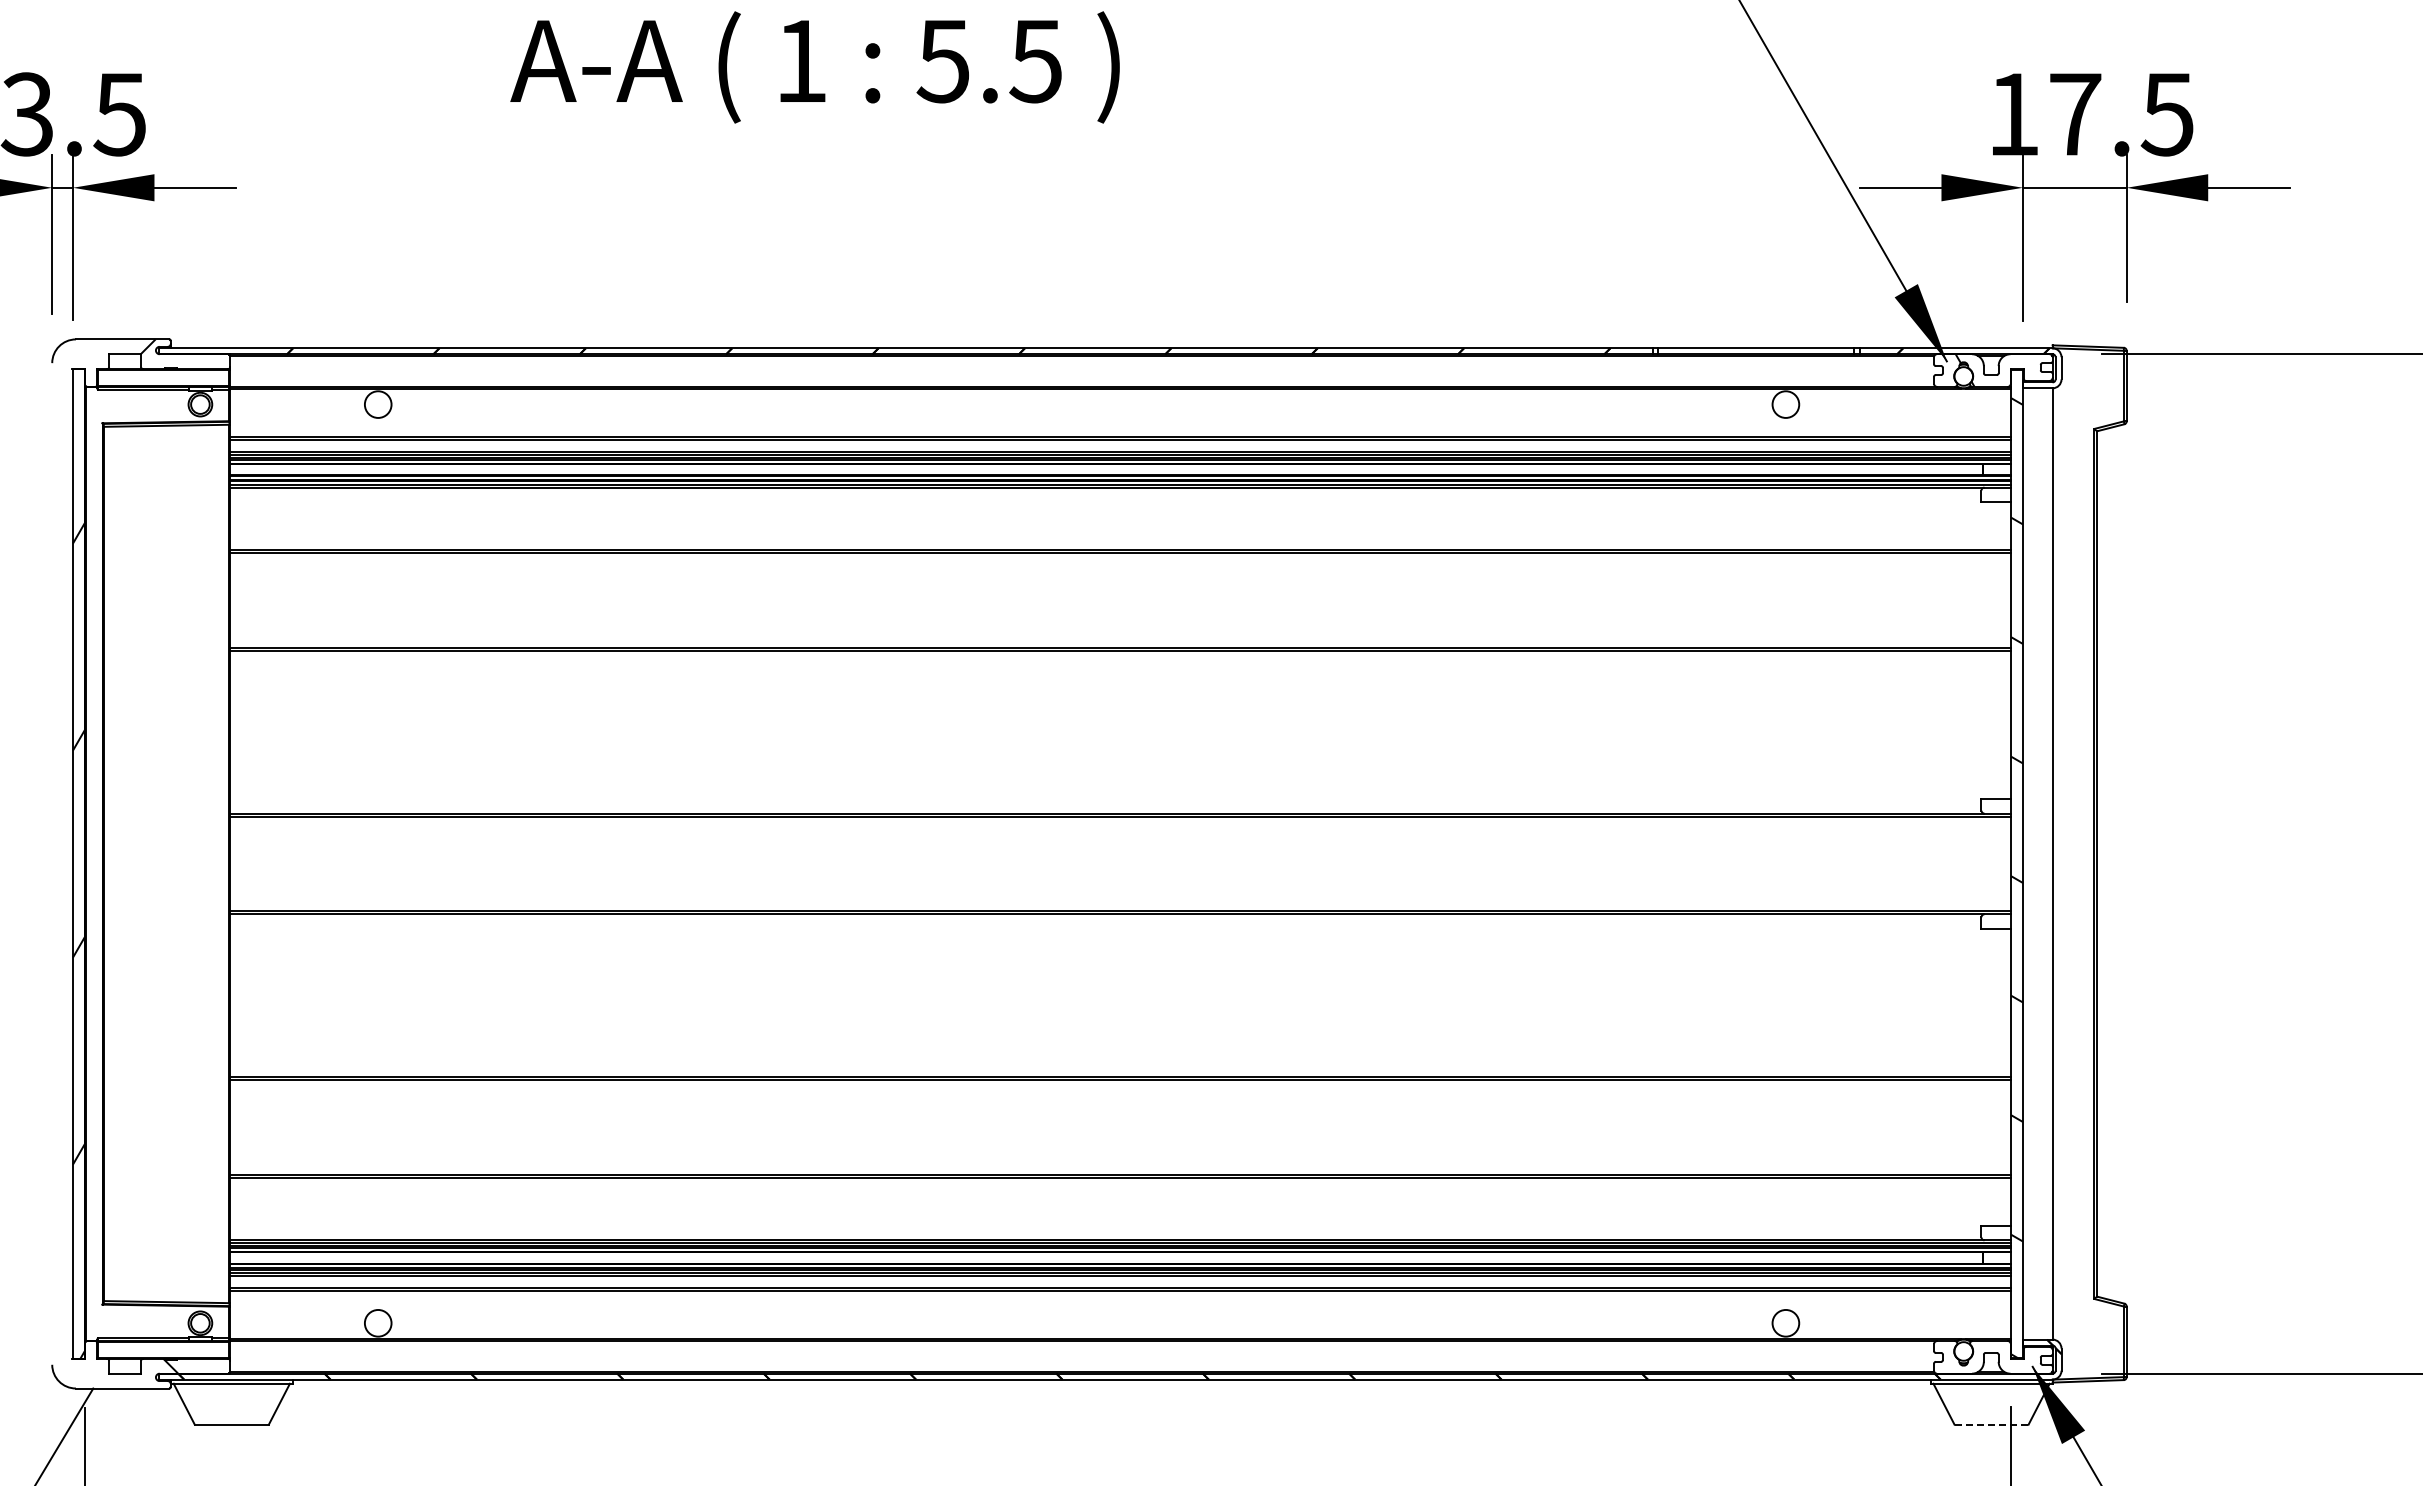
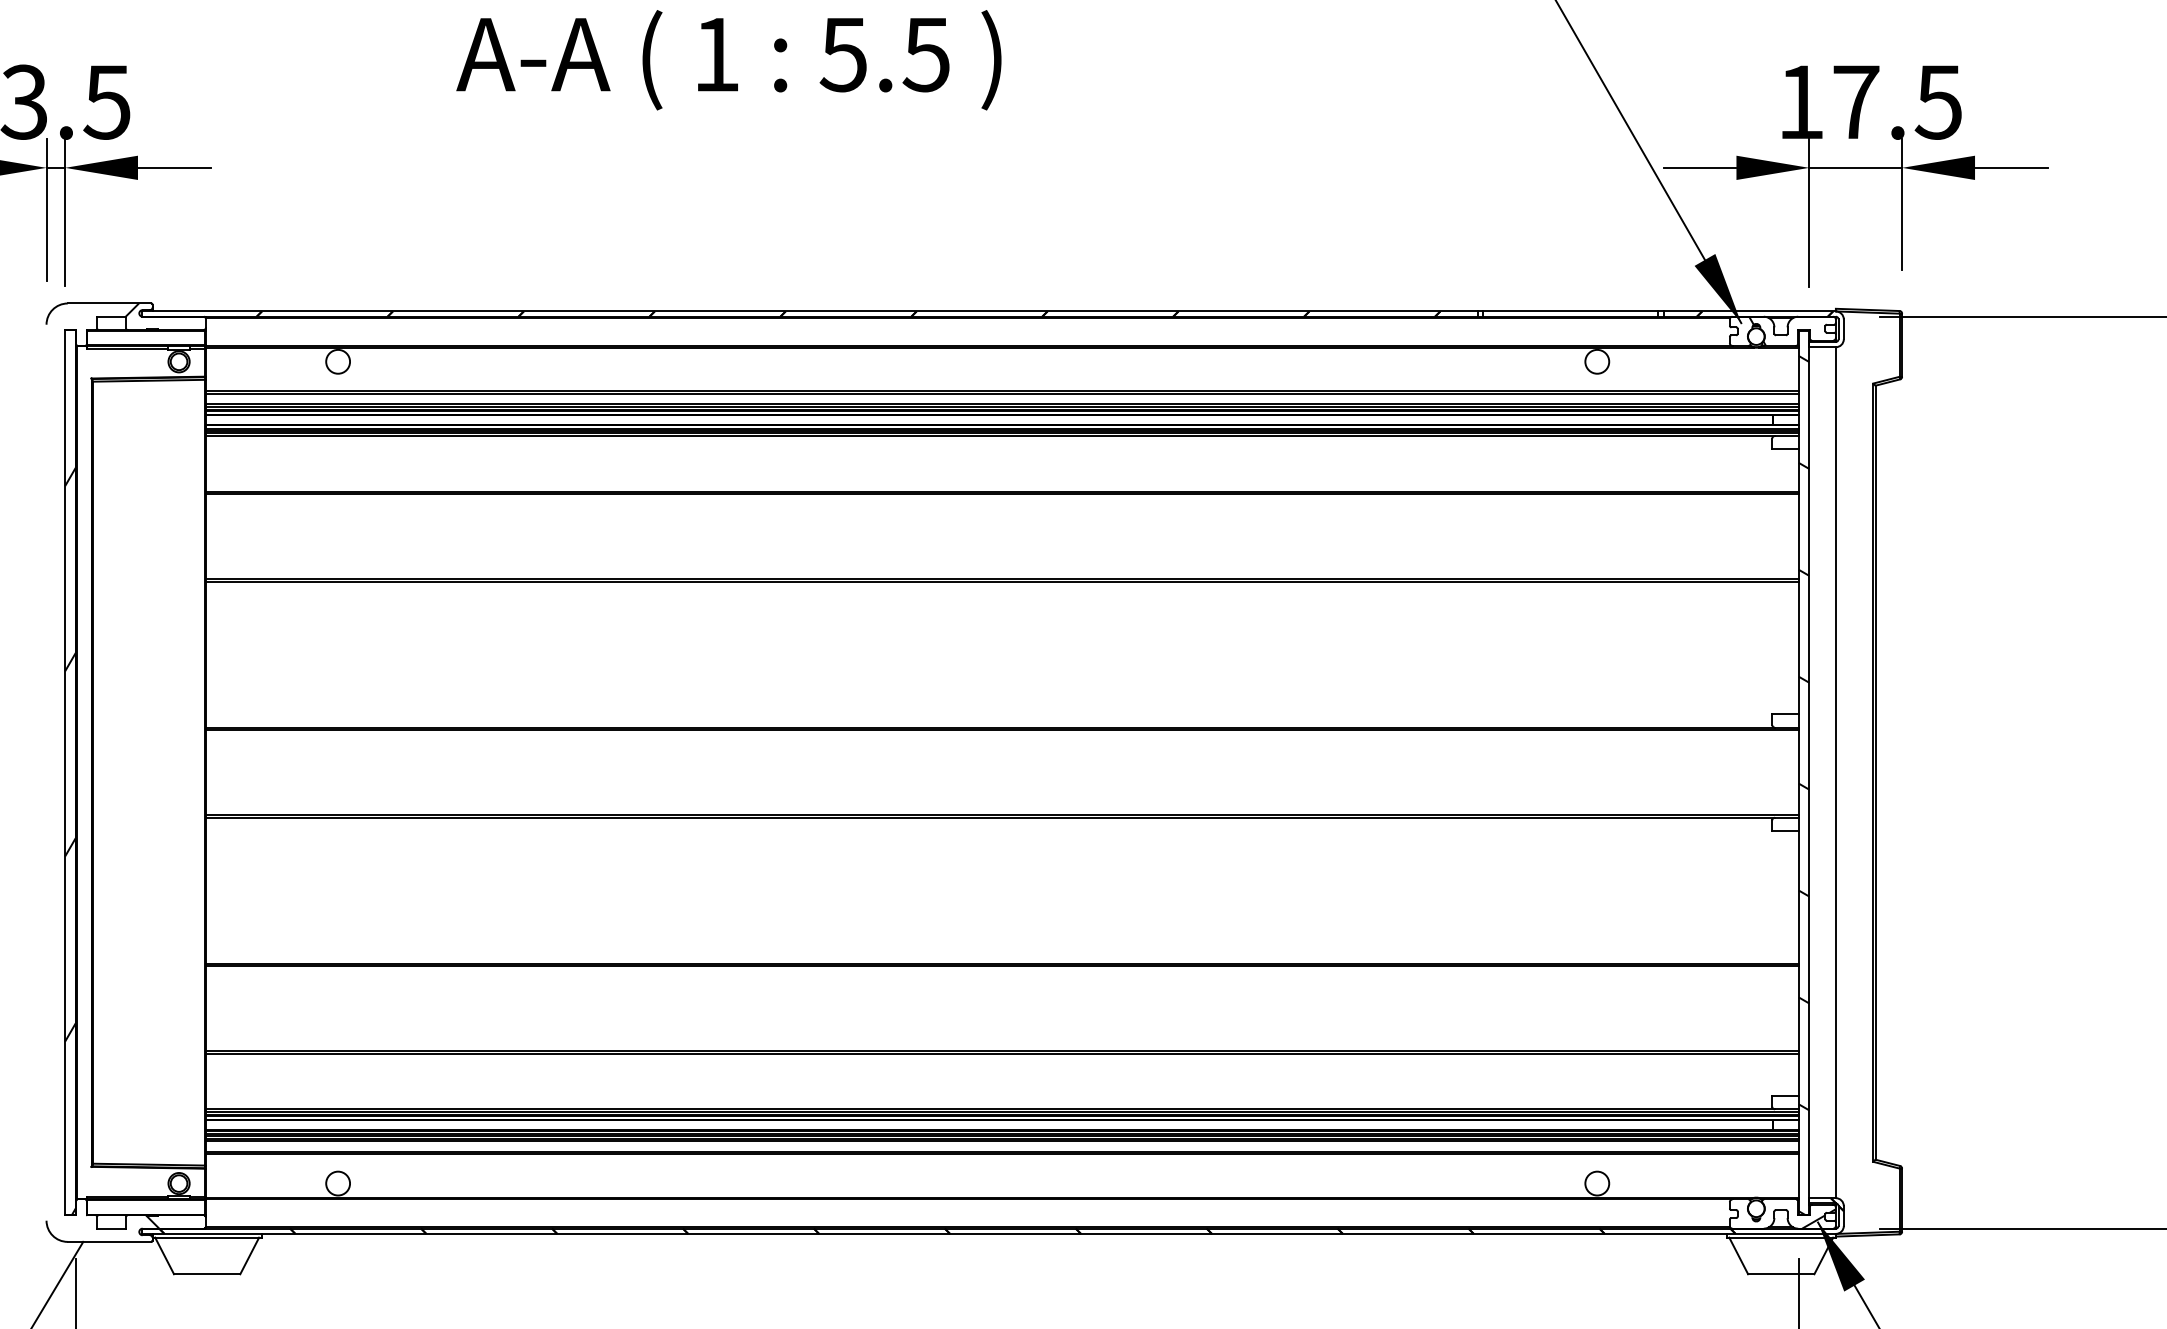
hatch: (2033, 1362) -> (1818, 1218), added
line: (1992, 1424) -> (1782, 1274), dashed -> solid

